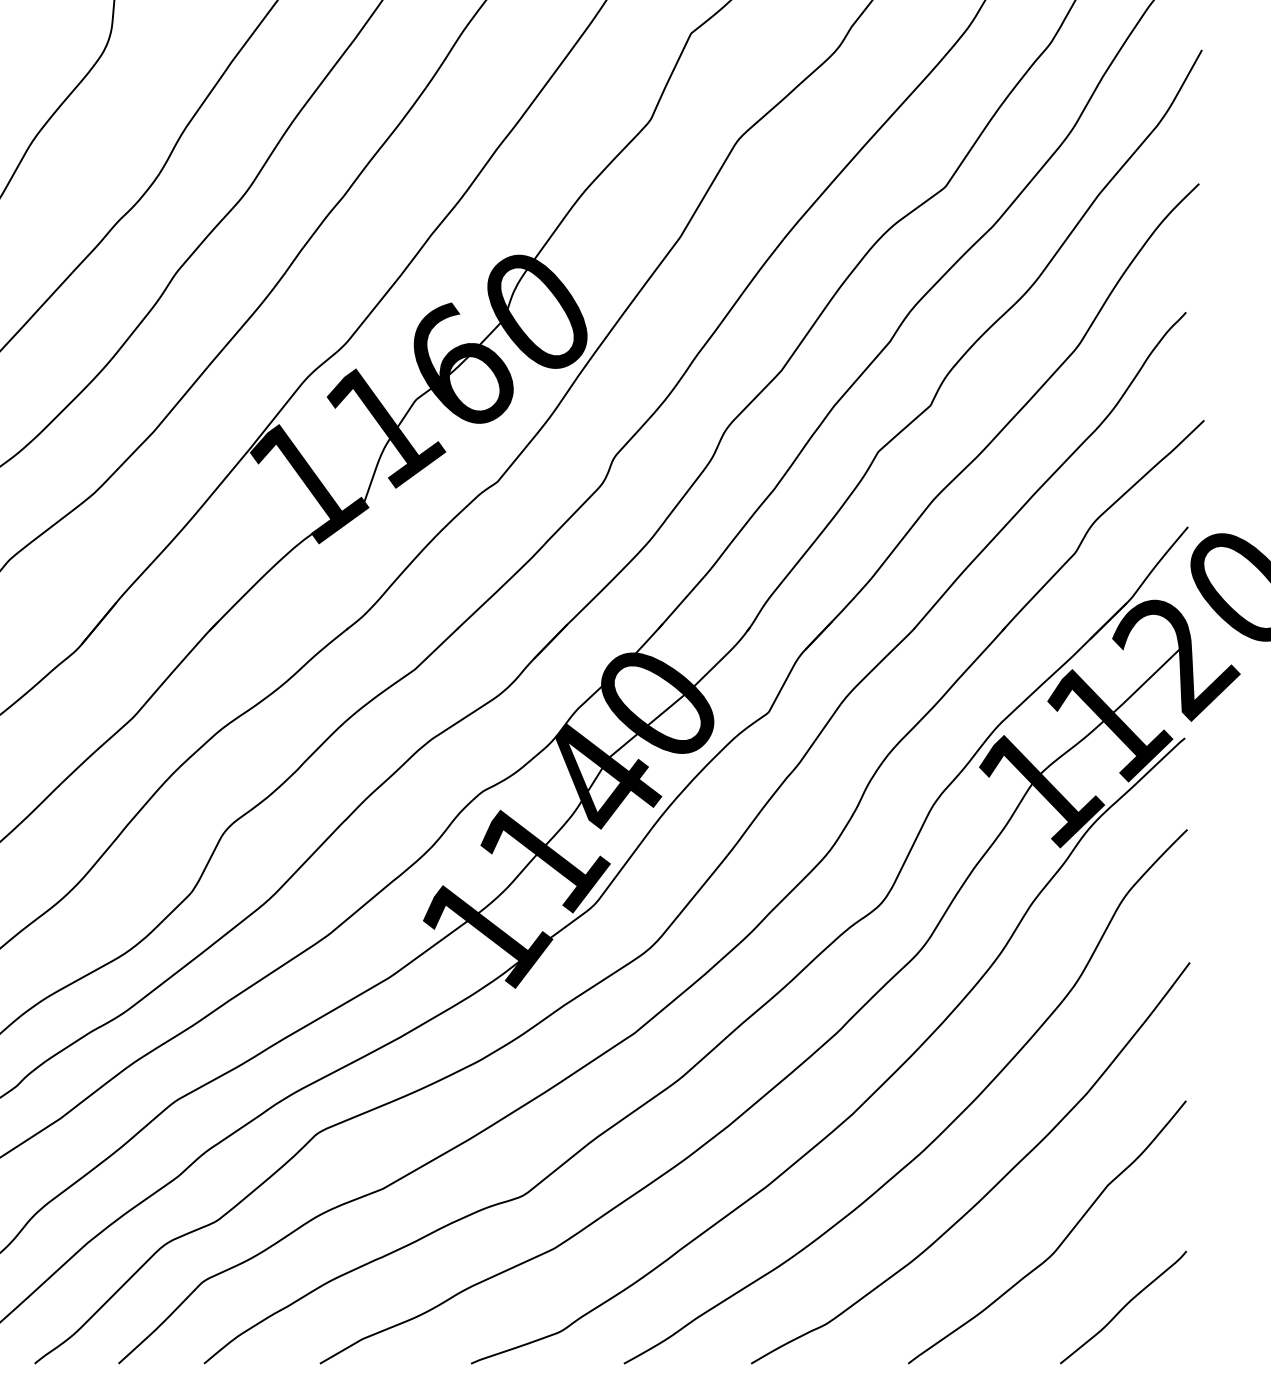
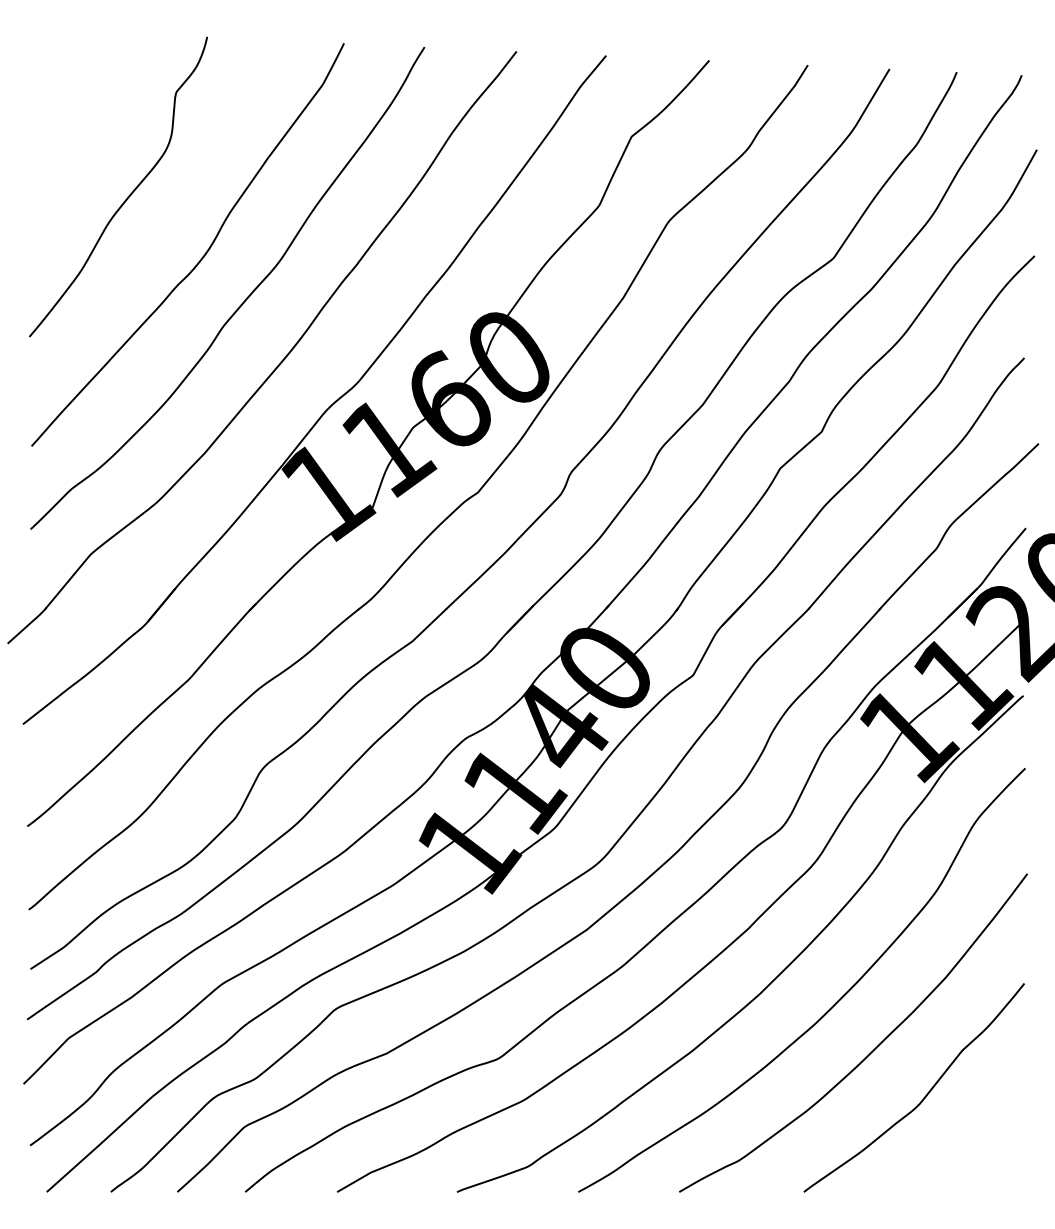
curve: (1123, 1307) -> (974, 1147), removed

